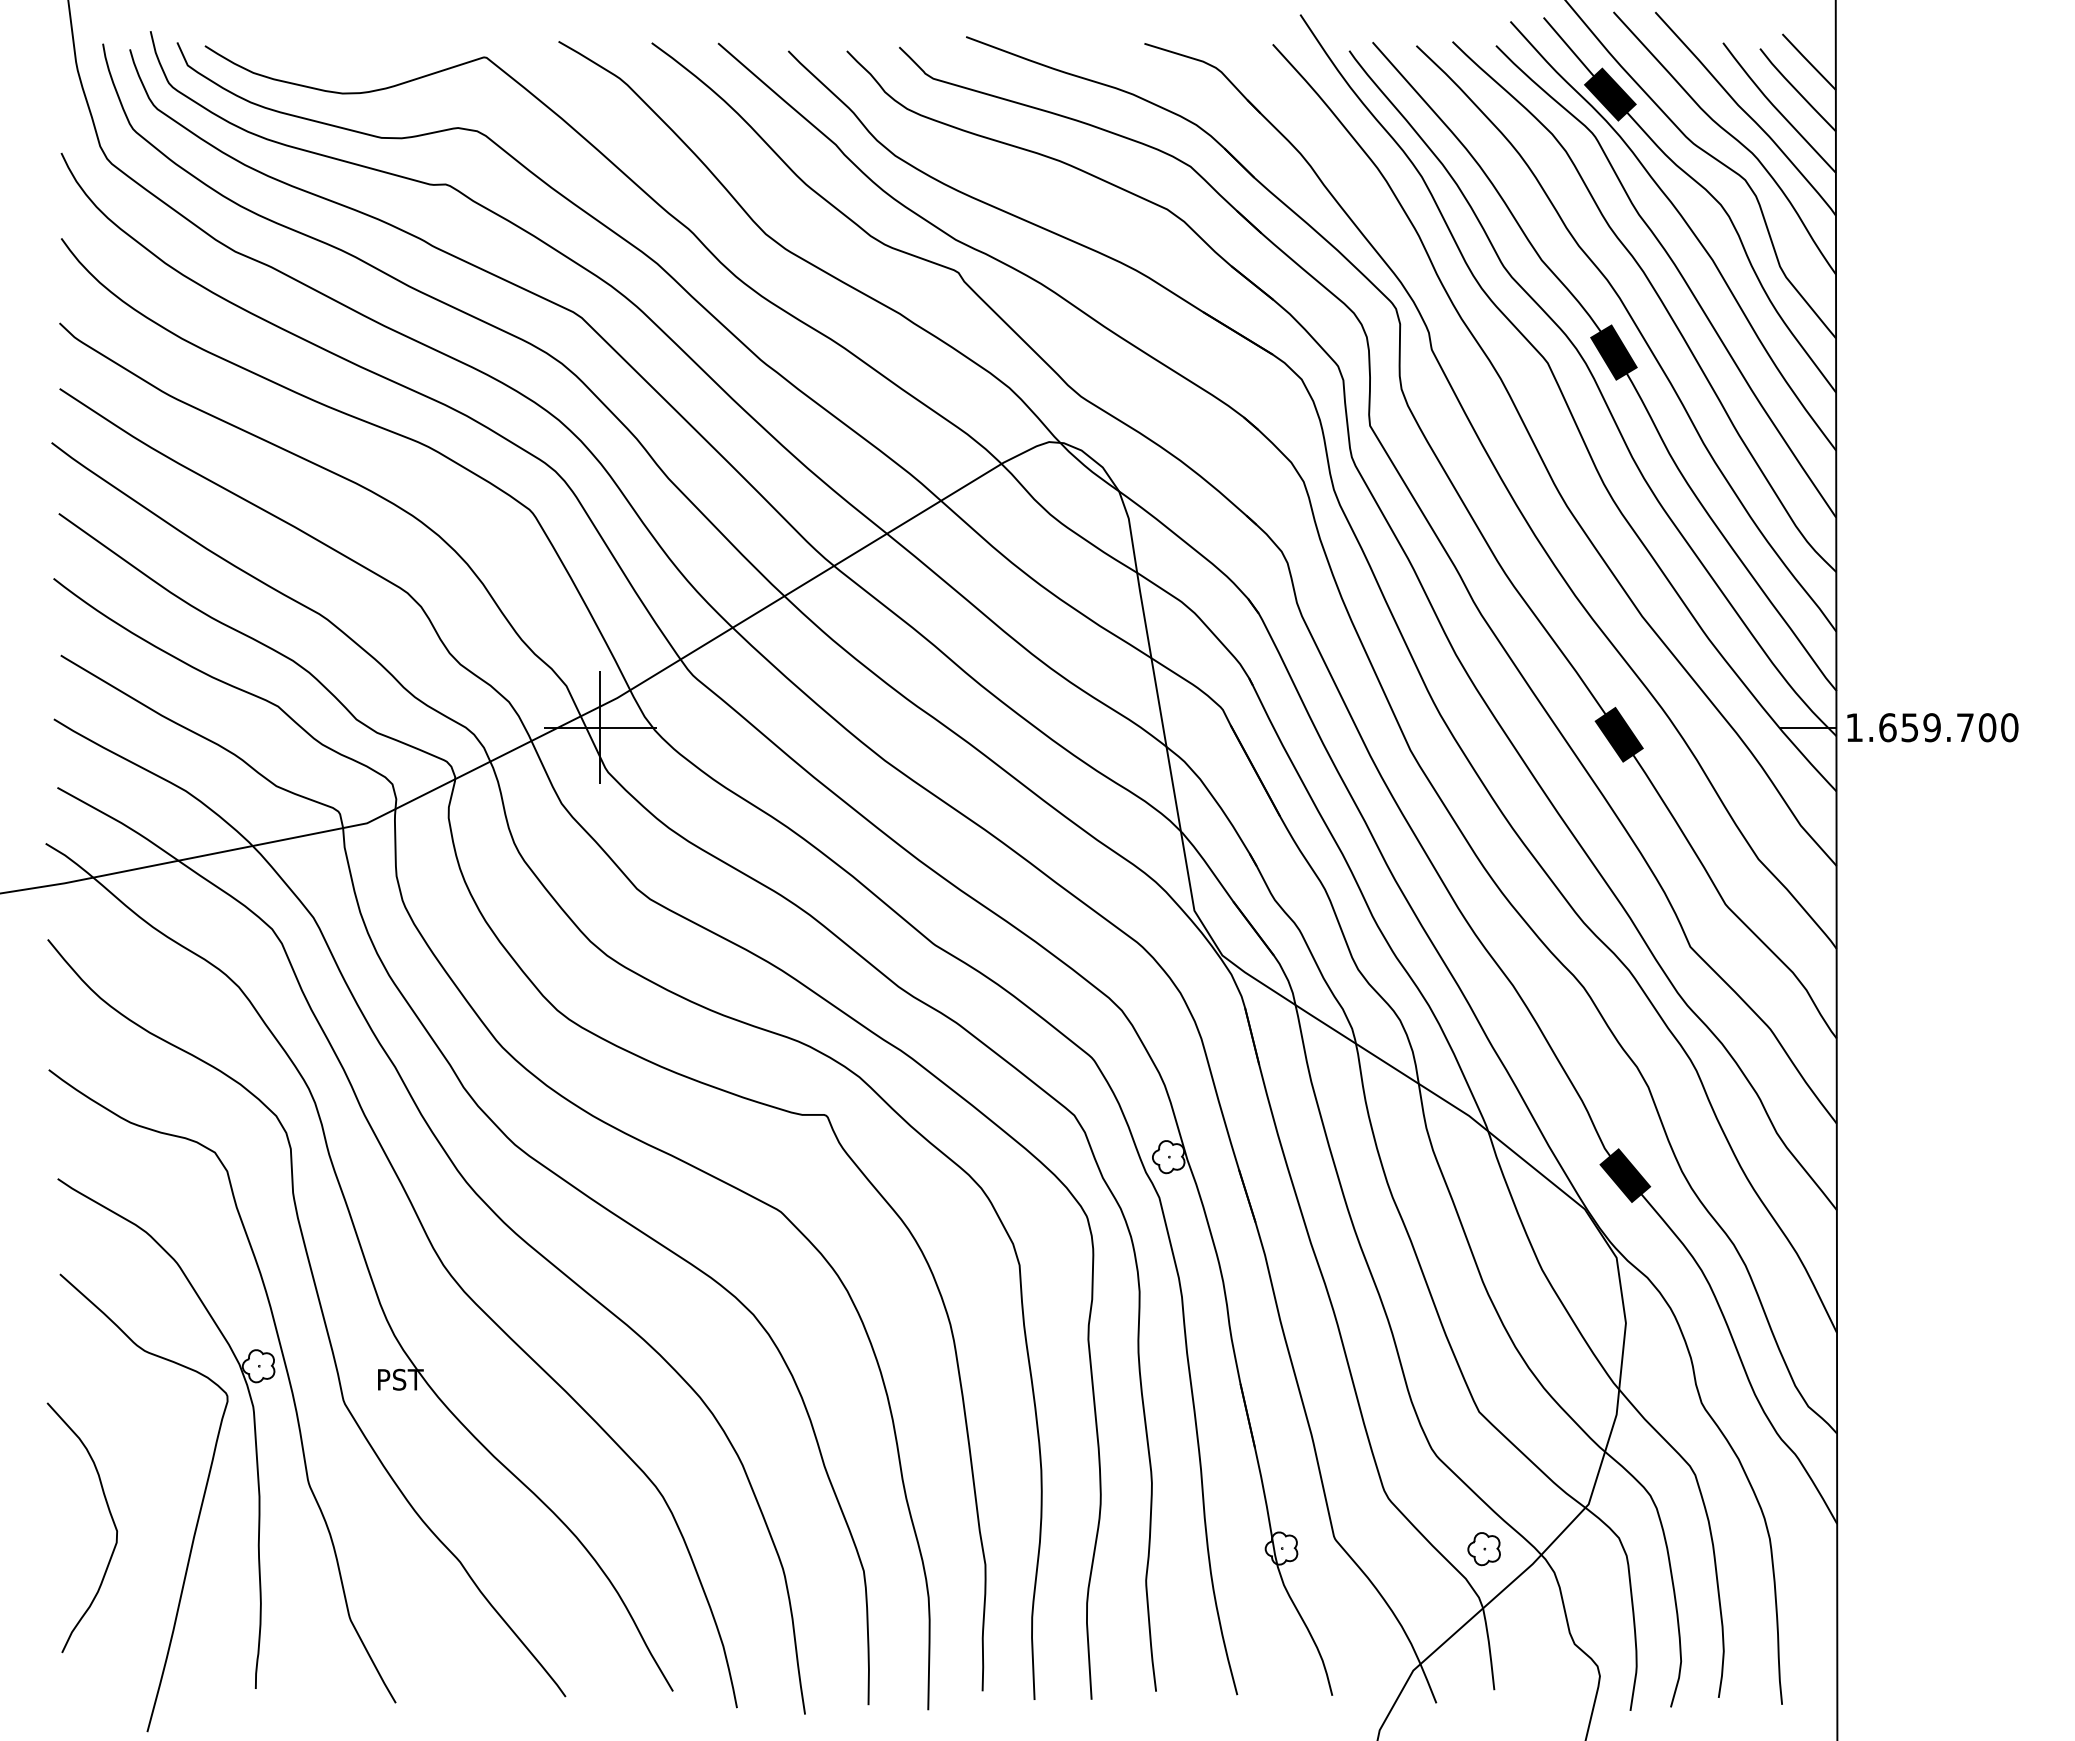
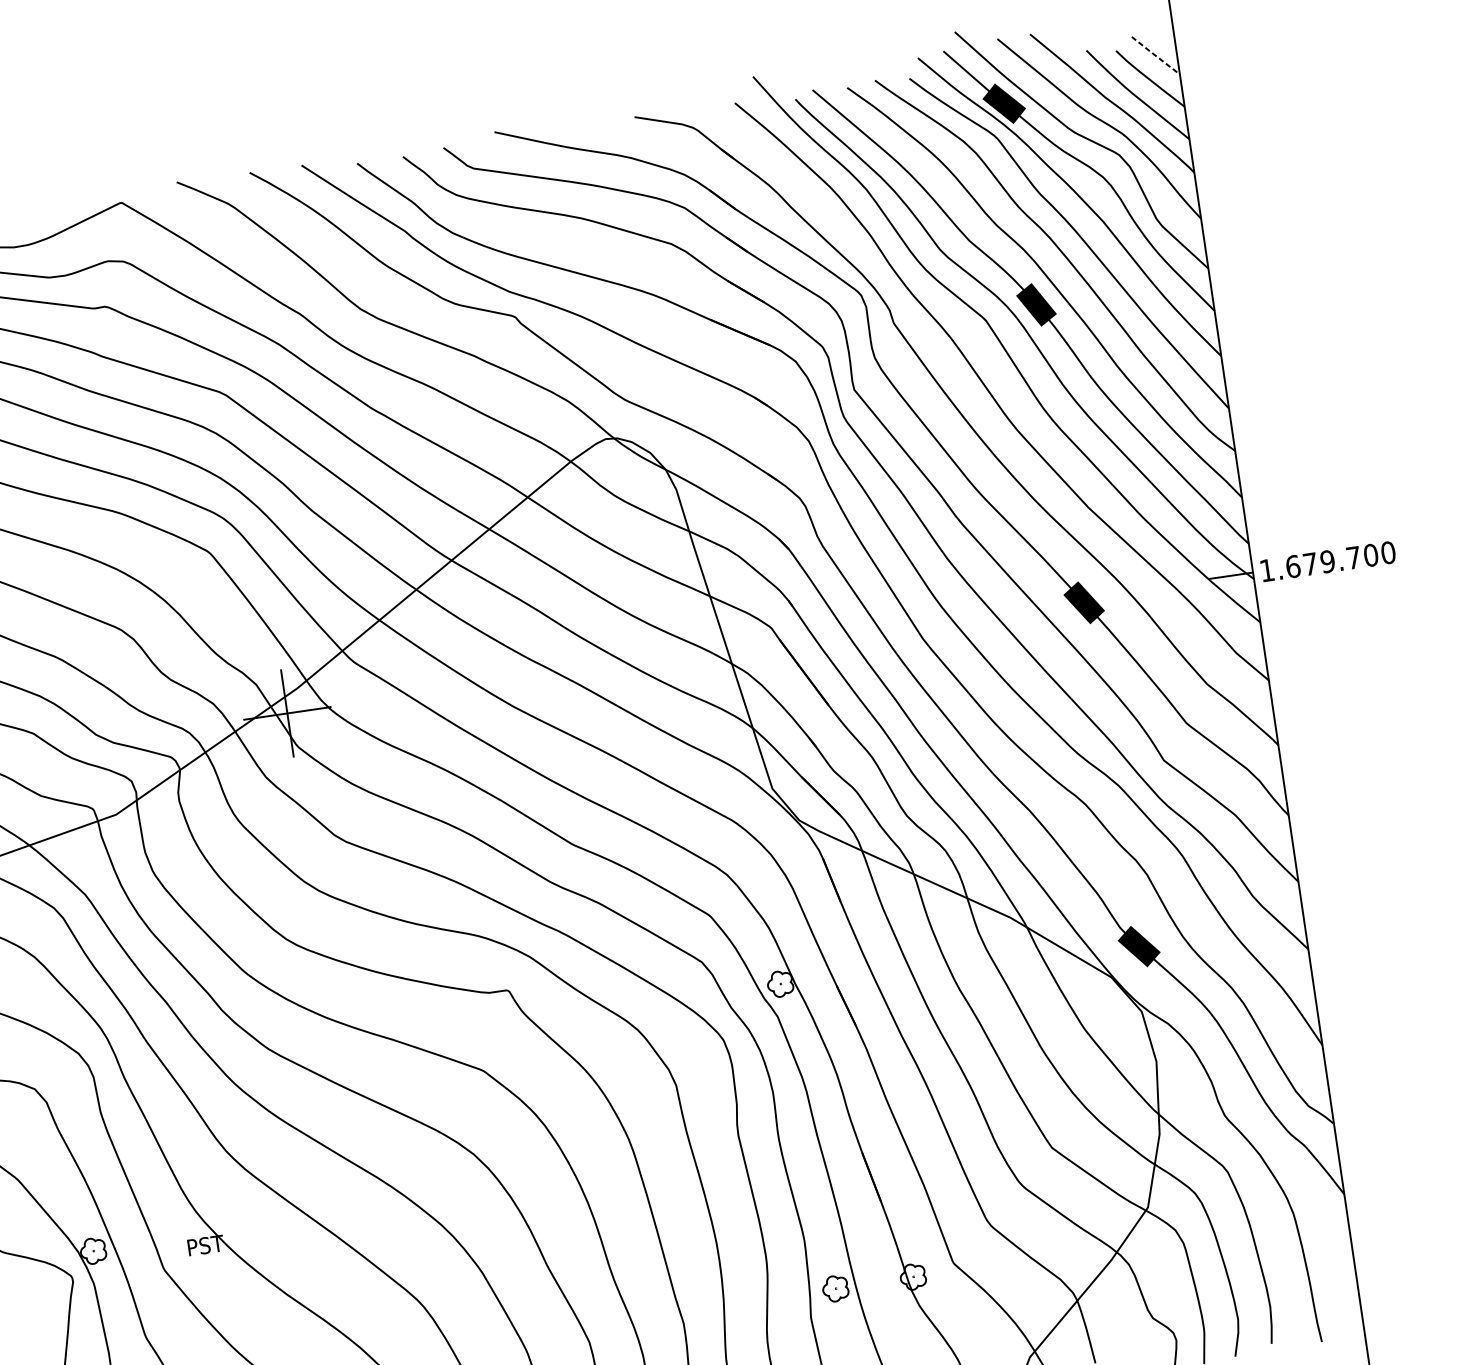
line: (1808, 62) -> (1155, 56), solid -> dashed
text: (1909, 727) -> (1310, 564), 1.659.700 -> 1.679.700
part: (1483, 1549) -> (835, 1289), moved

